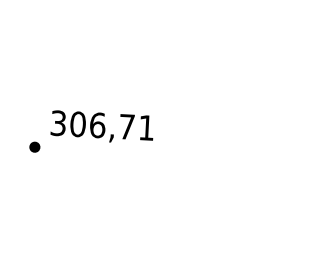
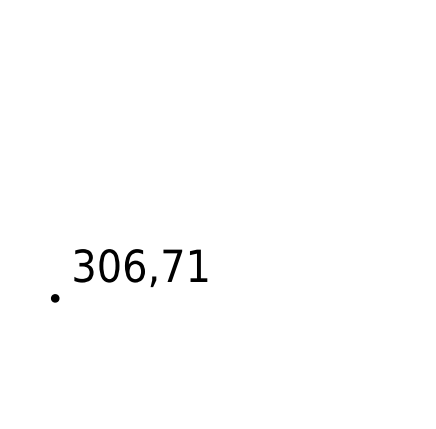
part: (35, 147) -> (55, 298), size x0.6

